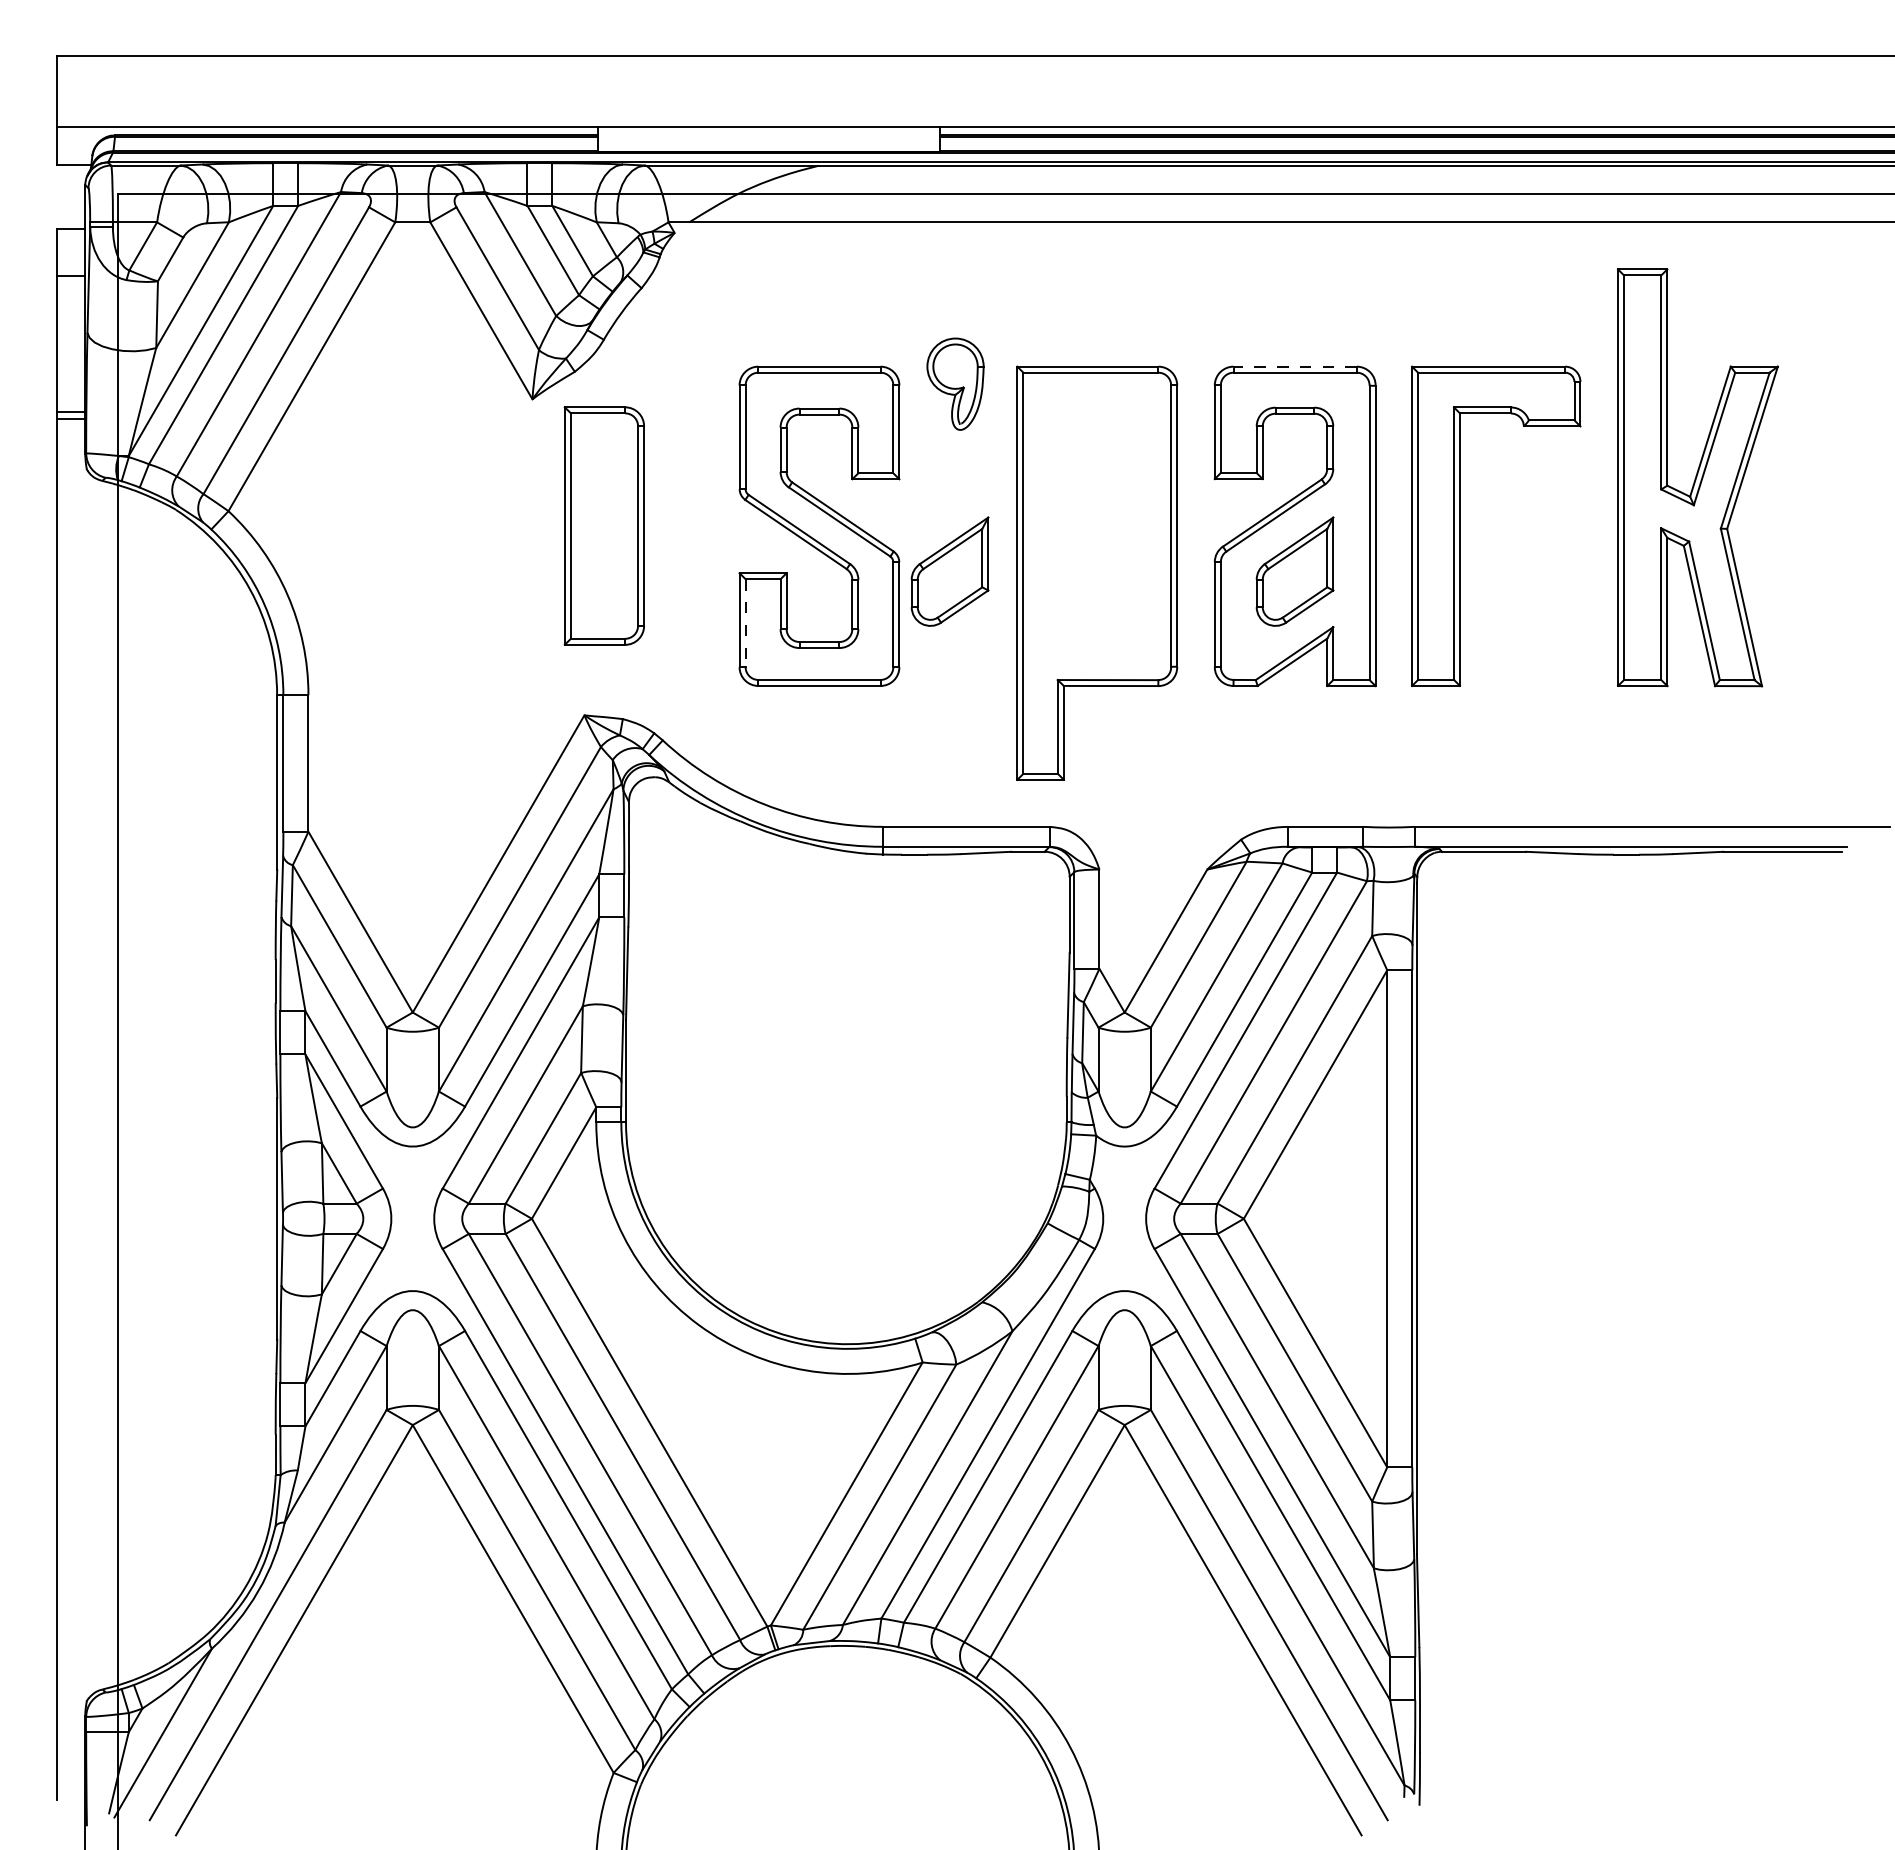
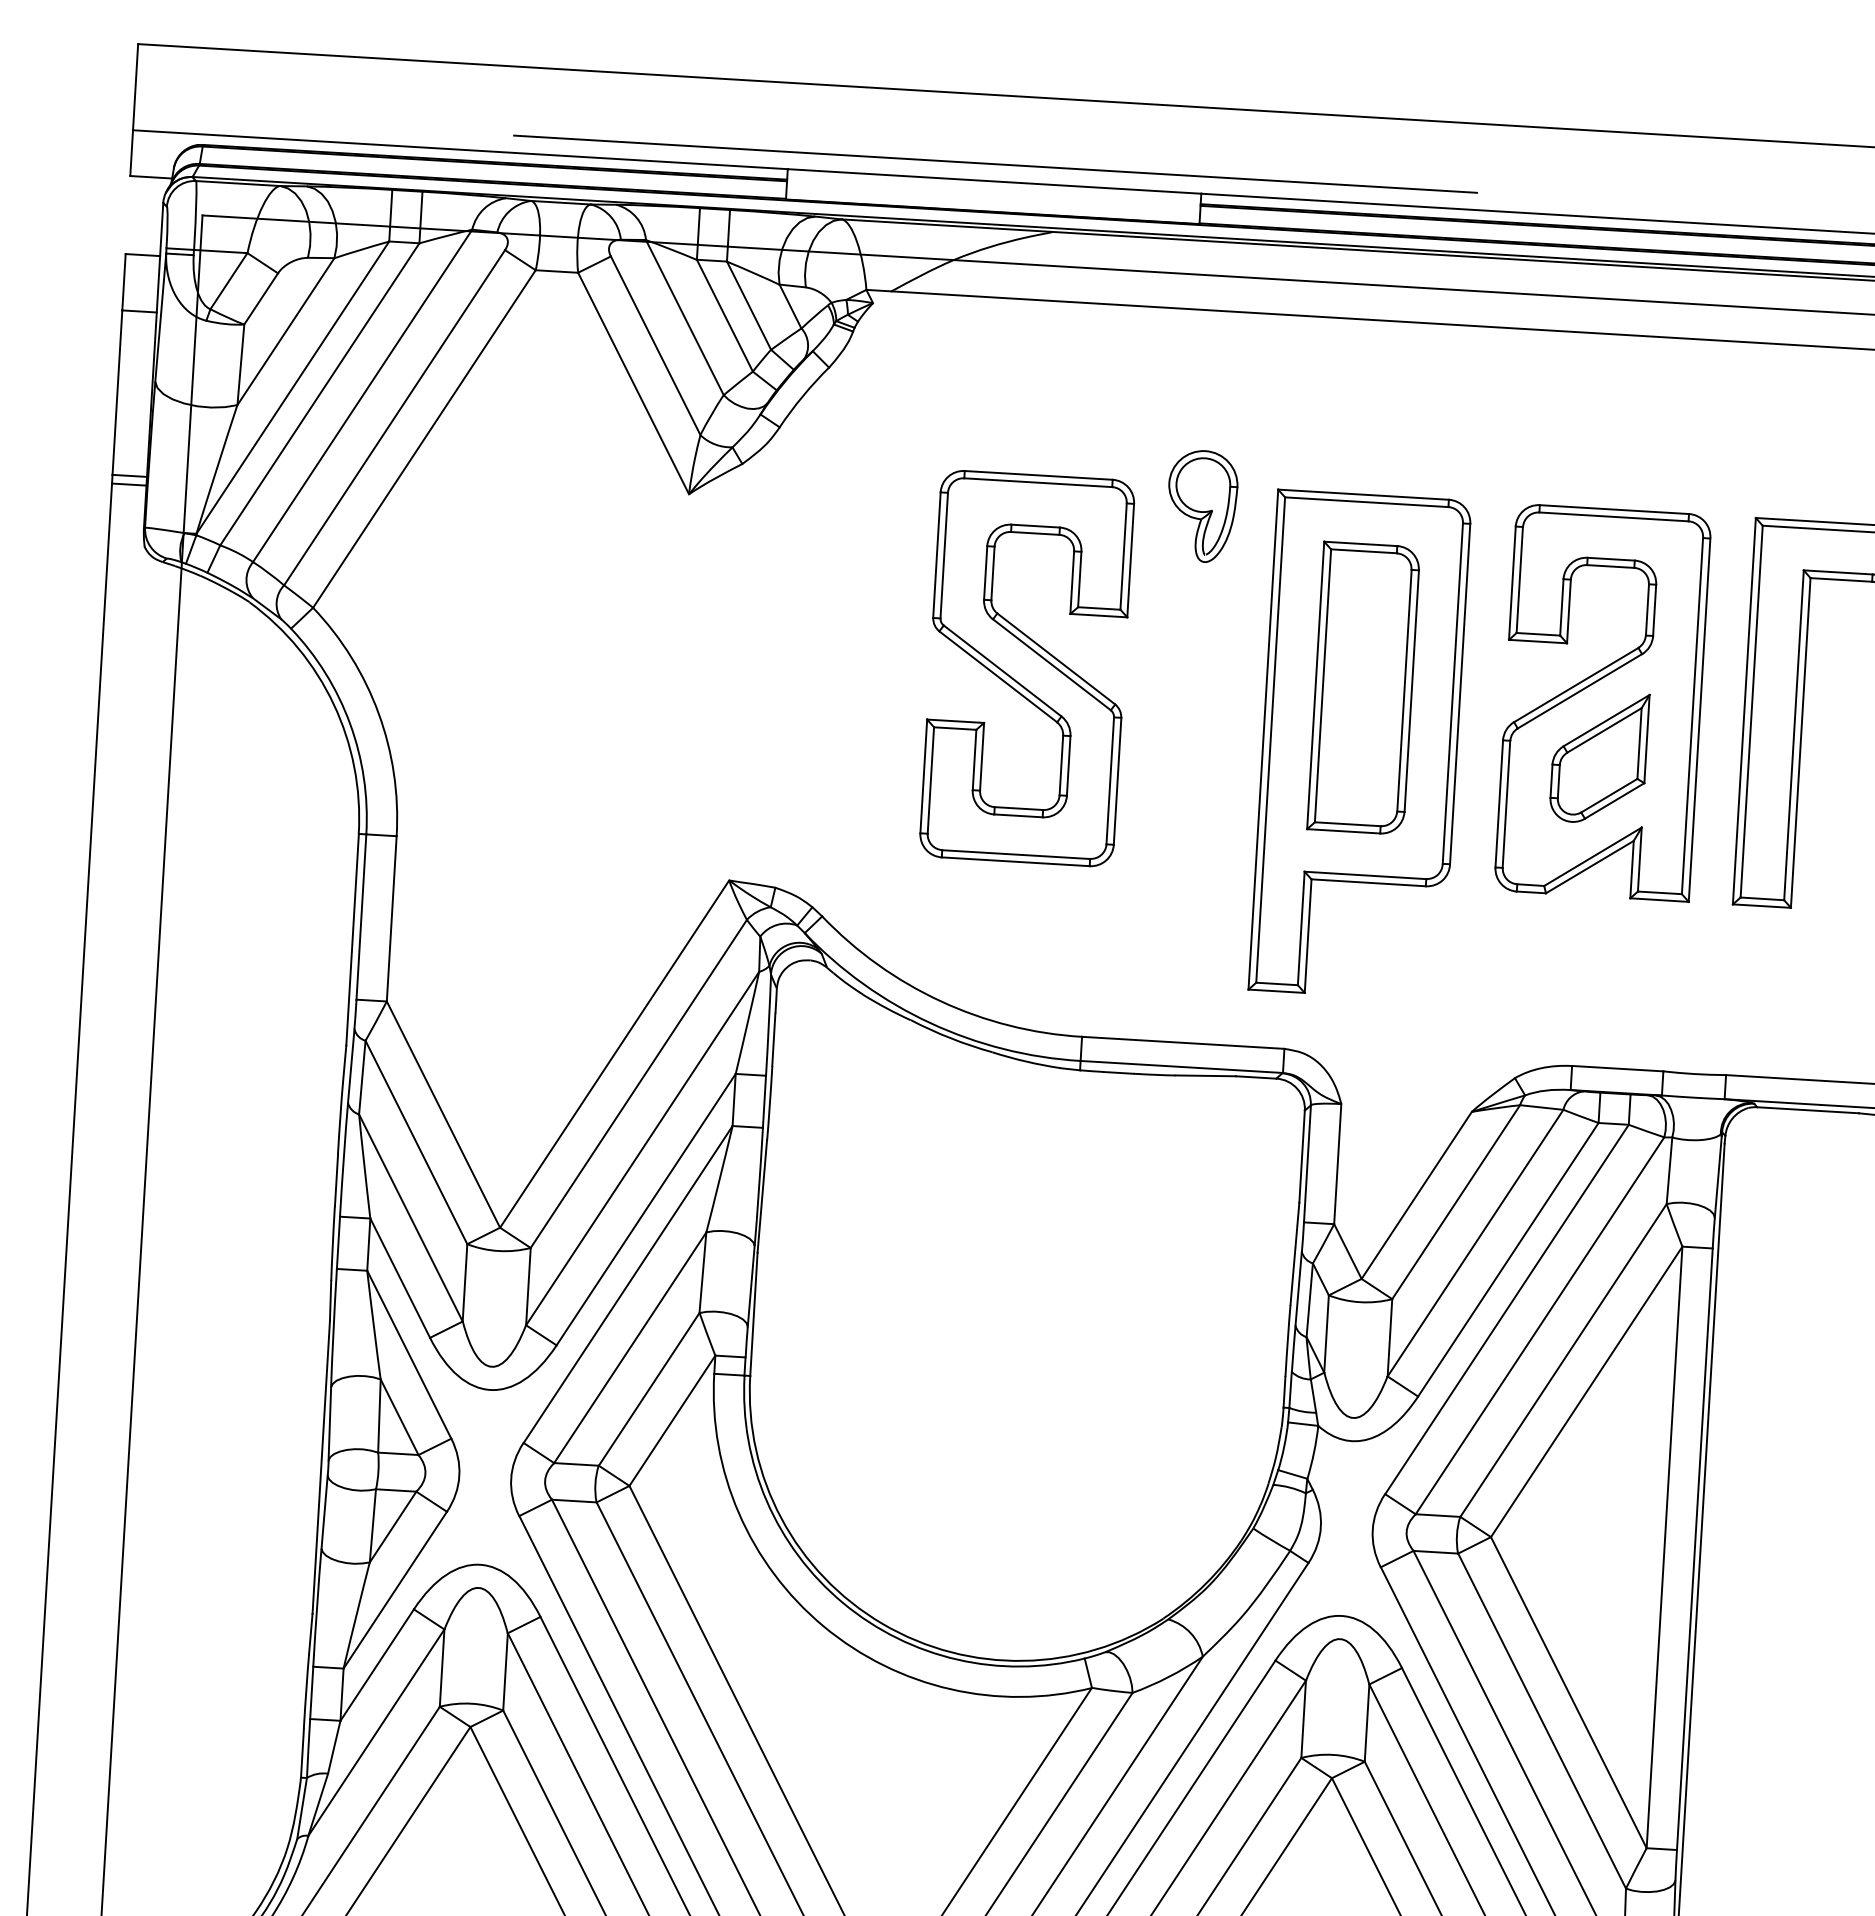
line: (768, 112) -> (995, 164), added
line: (1295, 366) -> (1614, 509), dashed -> solid
part: (603, 525) -> (1362, 687), moved
part: (949, 571) -> (1181, 732), removed
line: (745, 623) -> (930, 780), dashed -> solid

